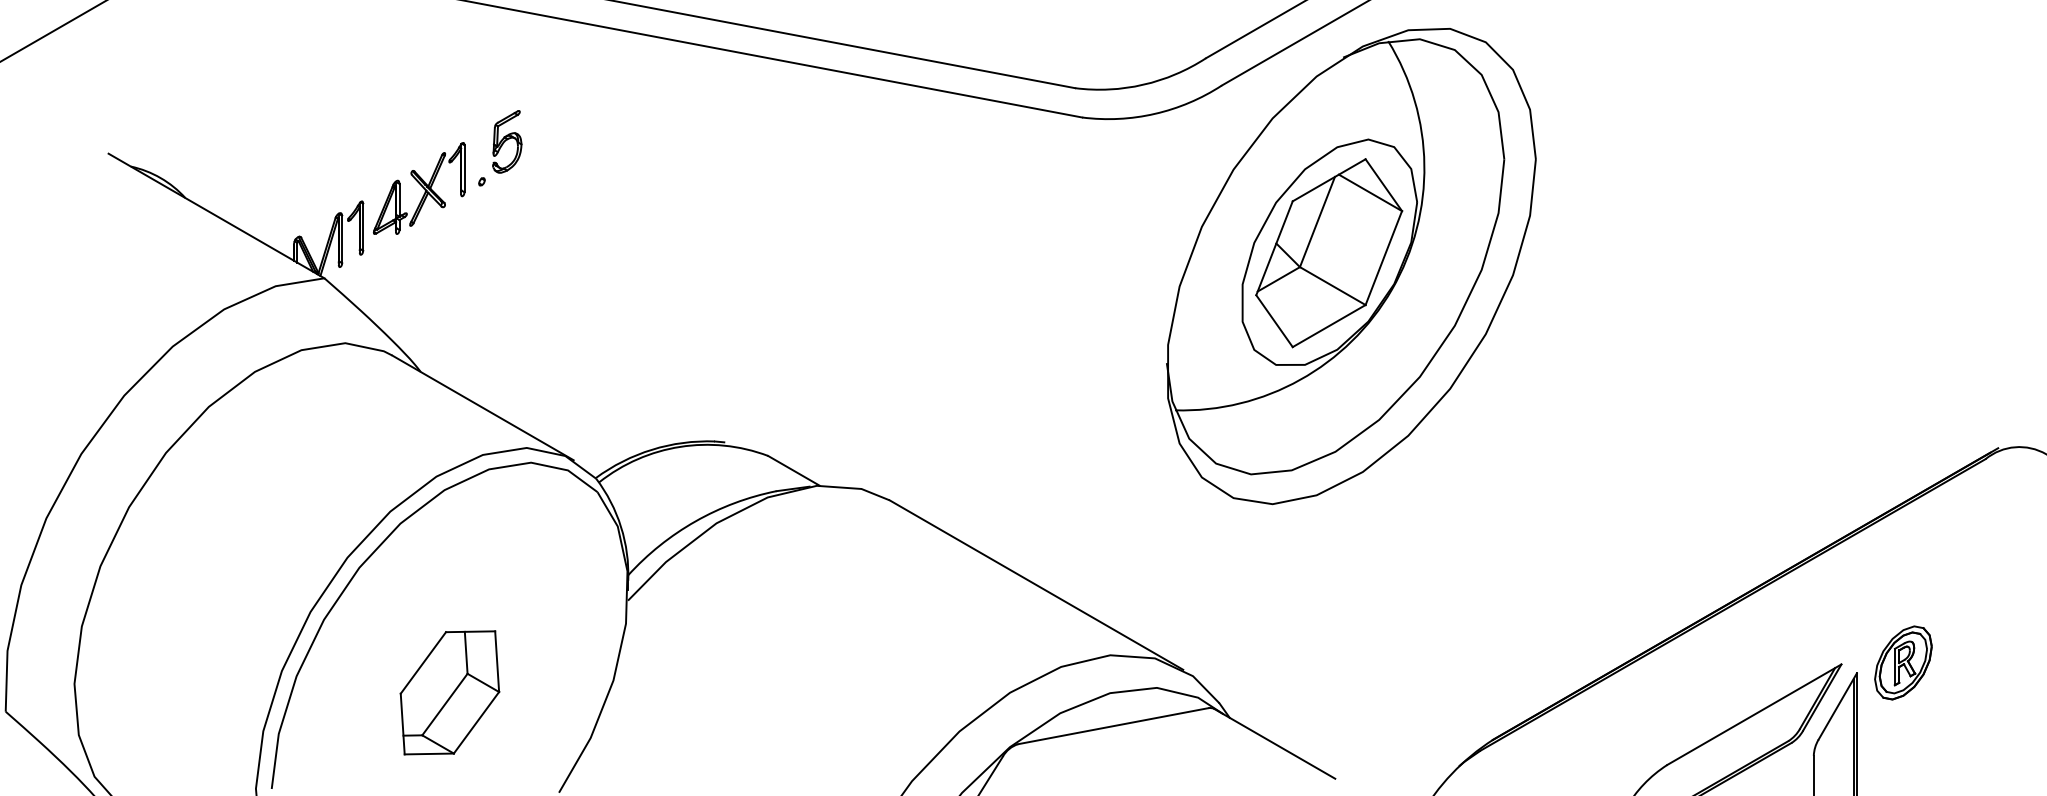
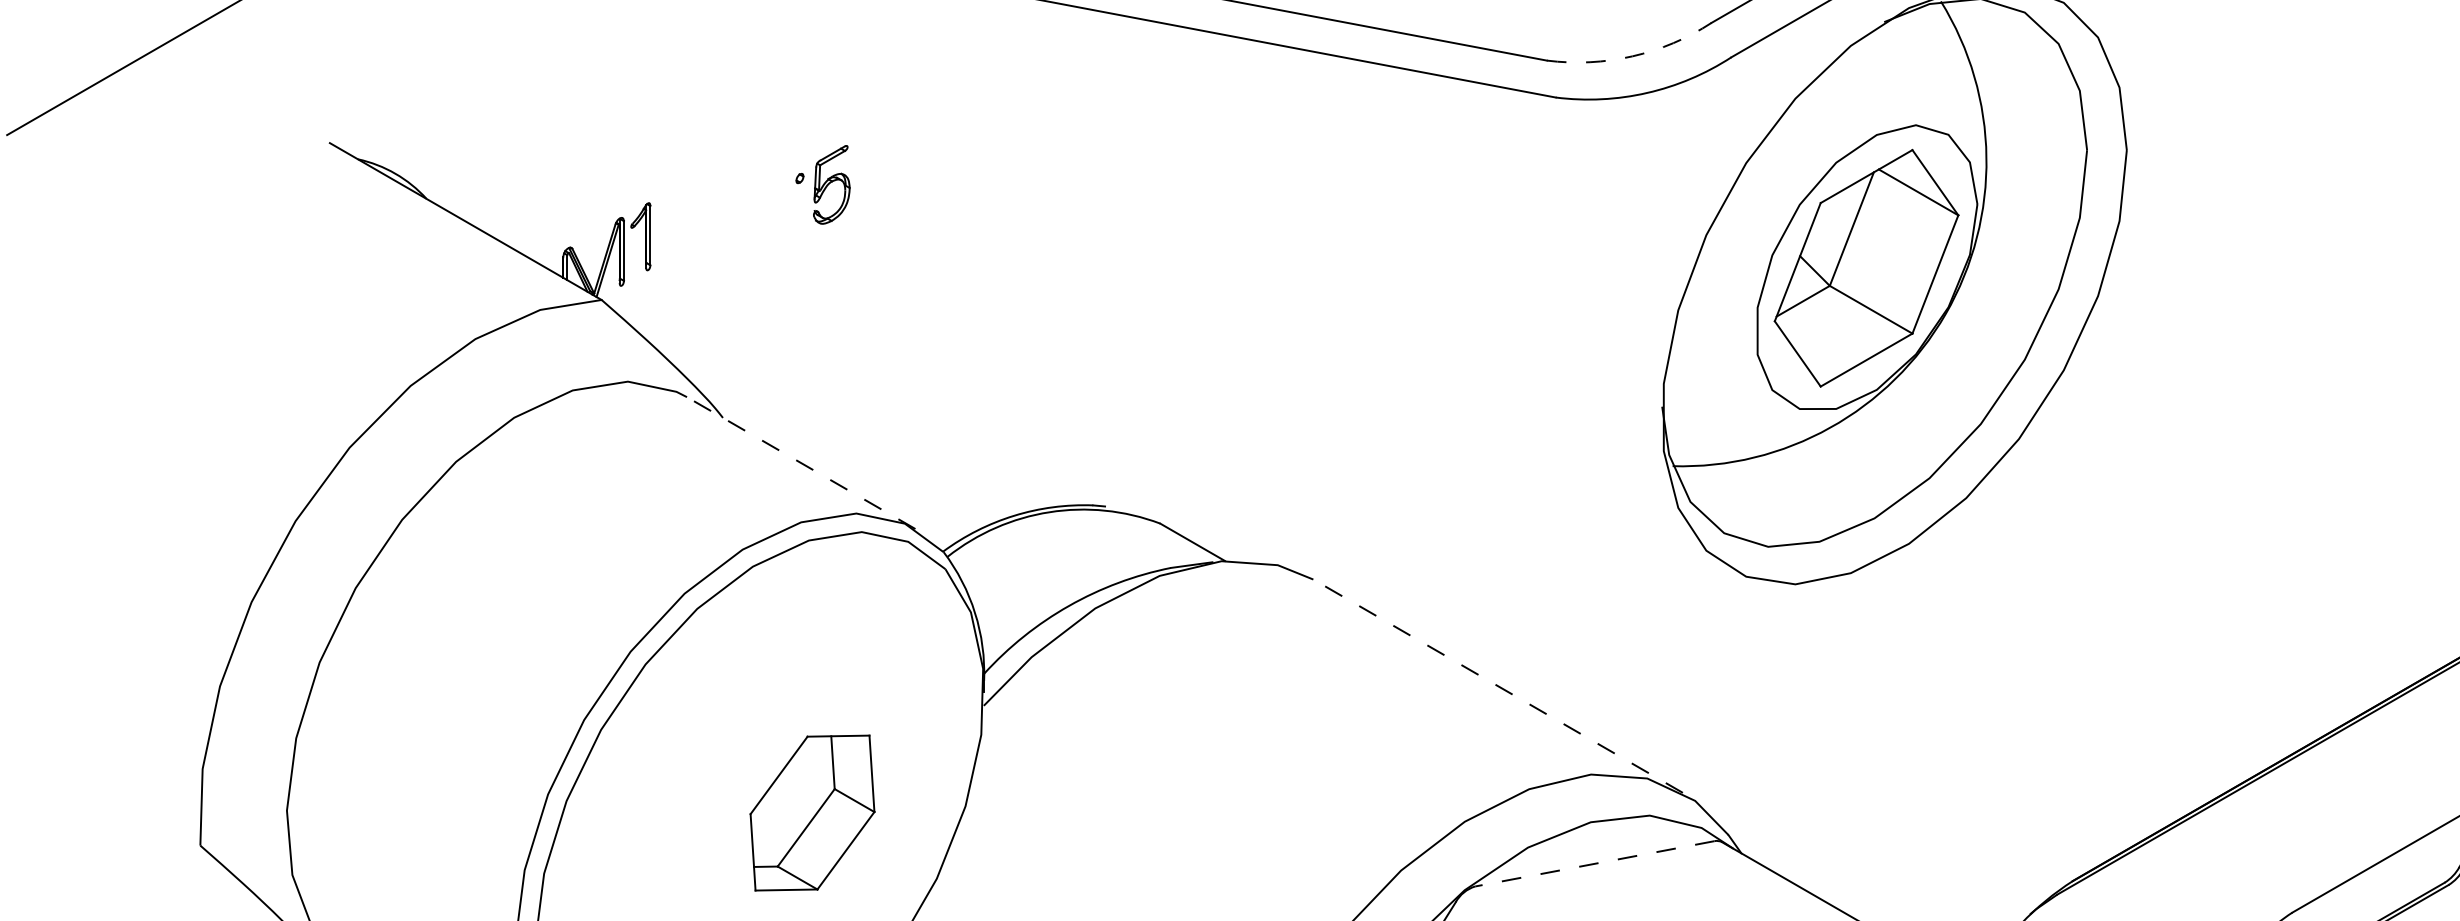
arc: (1143, 84) -> (1632, 55), solid -> dashed
part: (507, 141) -> (832, 184), moved
part: (419, 188) -> (721, 186), removed
line: (482, 407) -> (800, 462), solid -> dashed
line: (1036, 584) -> (1498, 685), solid -> dashed
part: (449, 692) -> (811, 812), moved
line: (1113, 726) -> (1595, 864), solid -> dashed

